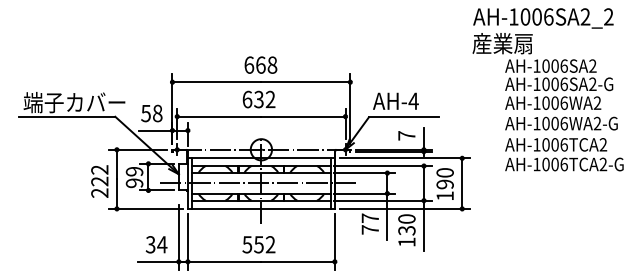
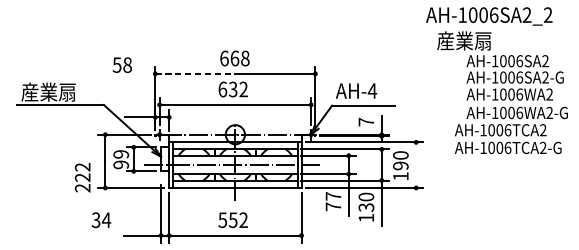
text: (544, 81) -> (501, 75), moved
line: (217, 82) -> (195, 74), solid -> dashed
text: (74, 102) -> (67, 92), 端子カバー -> 産業扇
text: (151, 113) -> (122, 65), moved
text: (99, 181) -> (82, 177), moved
line: (462, 183) -> (416, 165), removed
text: (156, 244) -> (101, 219), moved

